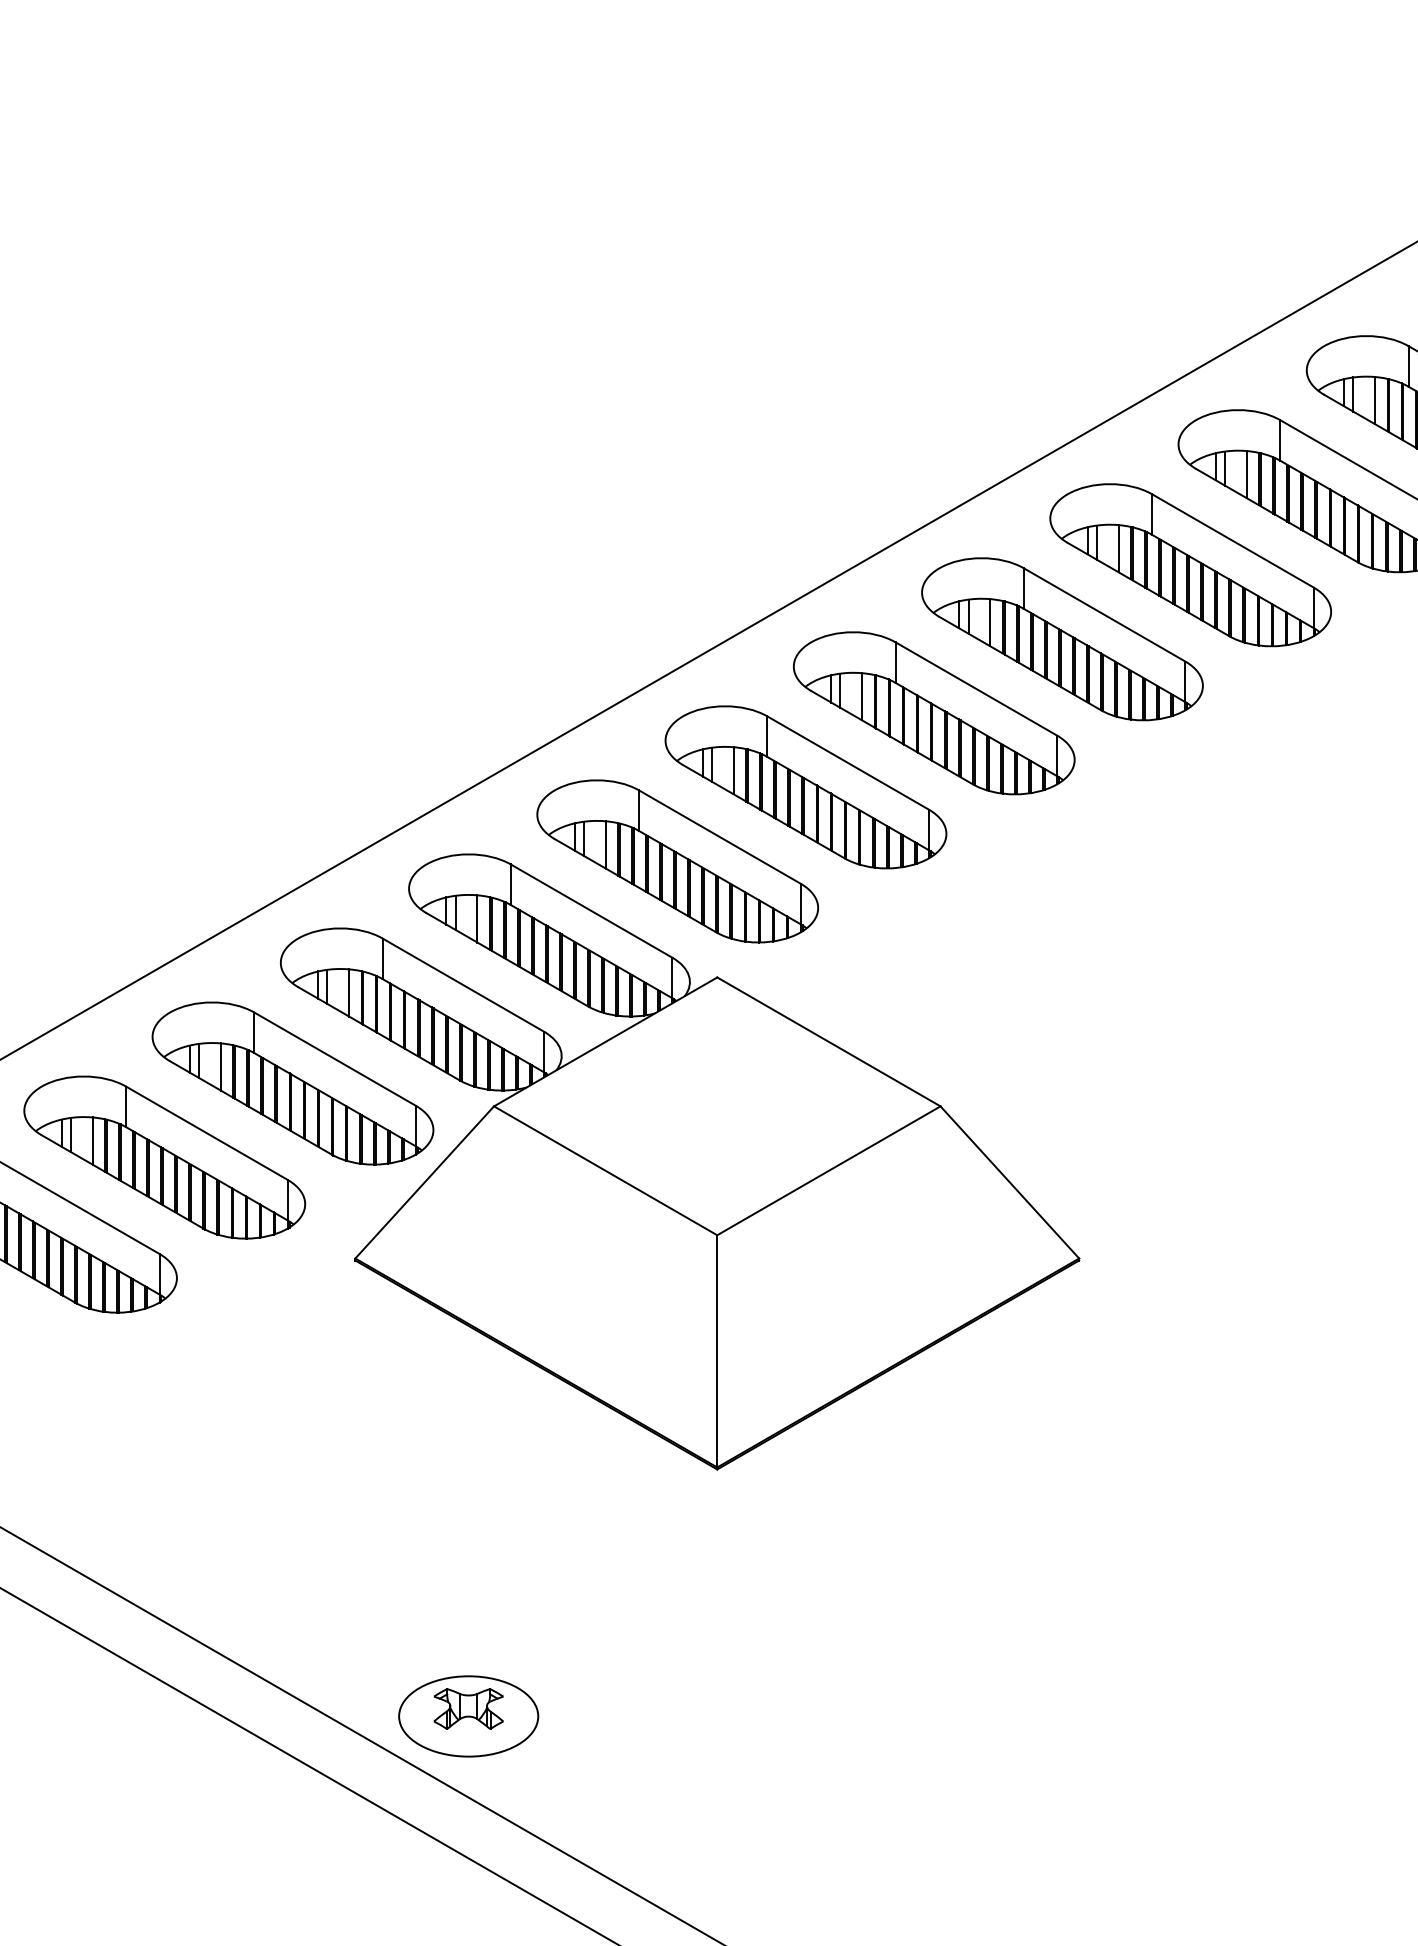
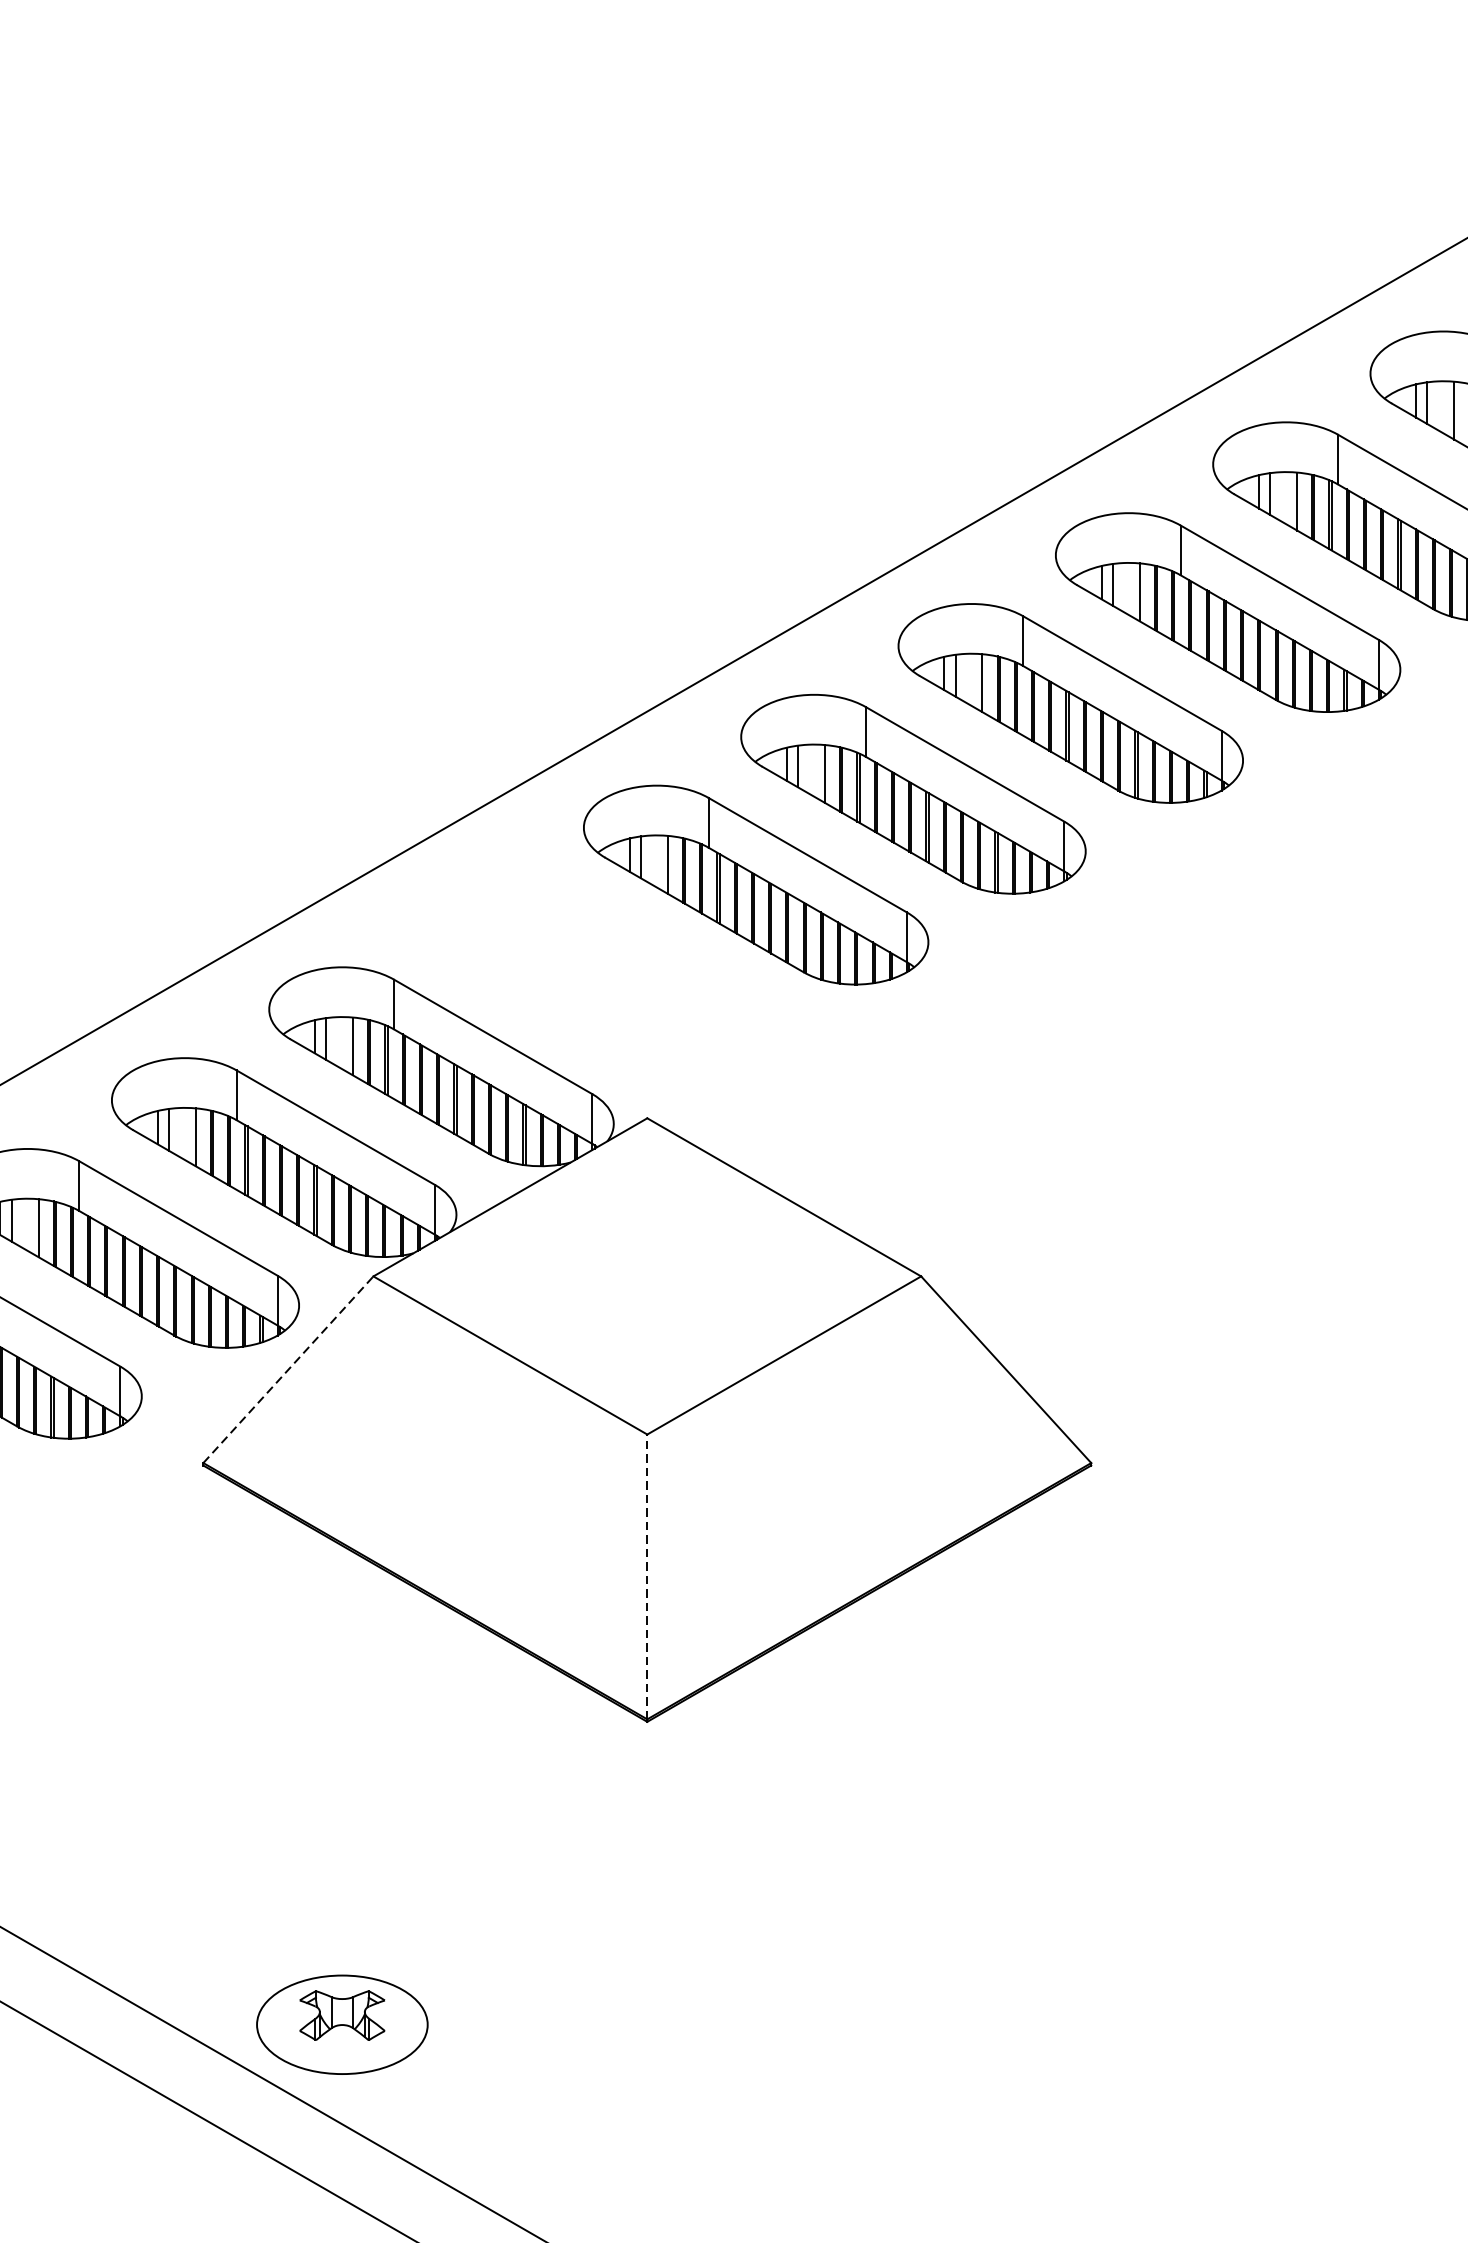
part: (677, 861) -> (598, 976), removed
line: (424, 1182) -> (288, 1369), solid -> dashed
line: (717, 1350) -> (647, 1575), solid -> dashed

